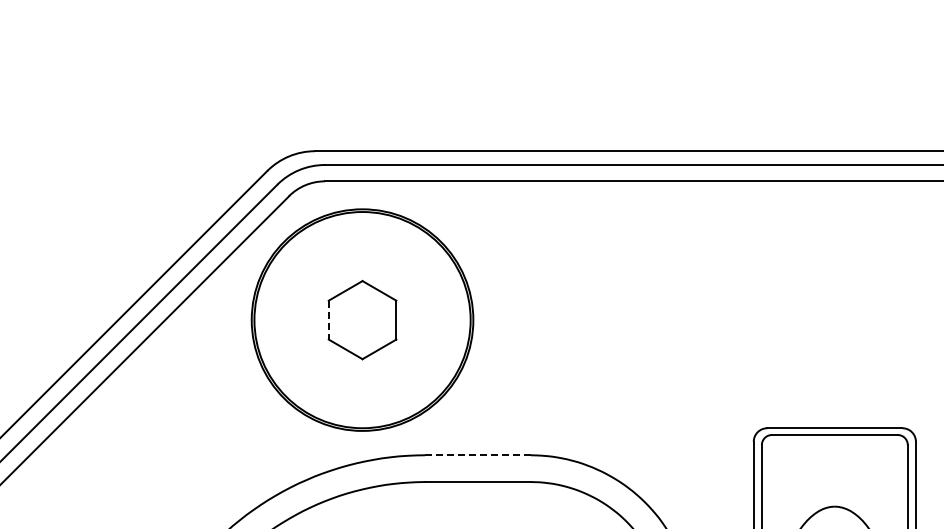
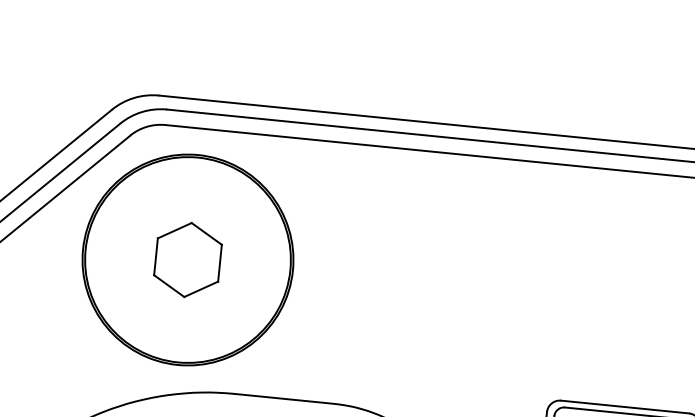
line: (328, 320) -> (155, 257), dashed -> solid
line: (478, 455) -> (285, 399), dashed -> solid

